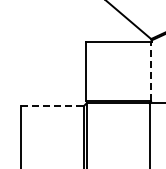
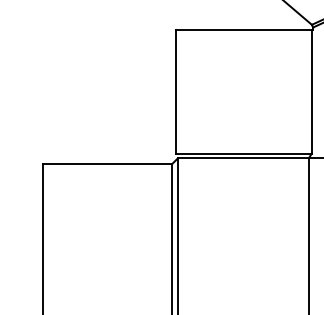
line: (151, 71) -> (312, 92), dashed -> solid
line: (52, 106) -> (107, 164), dashed -> solid

